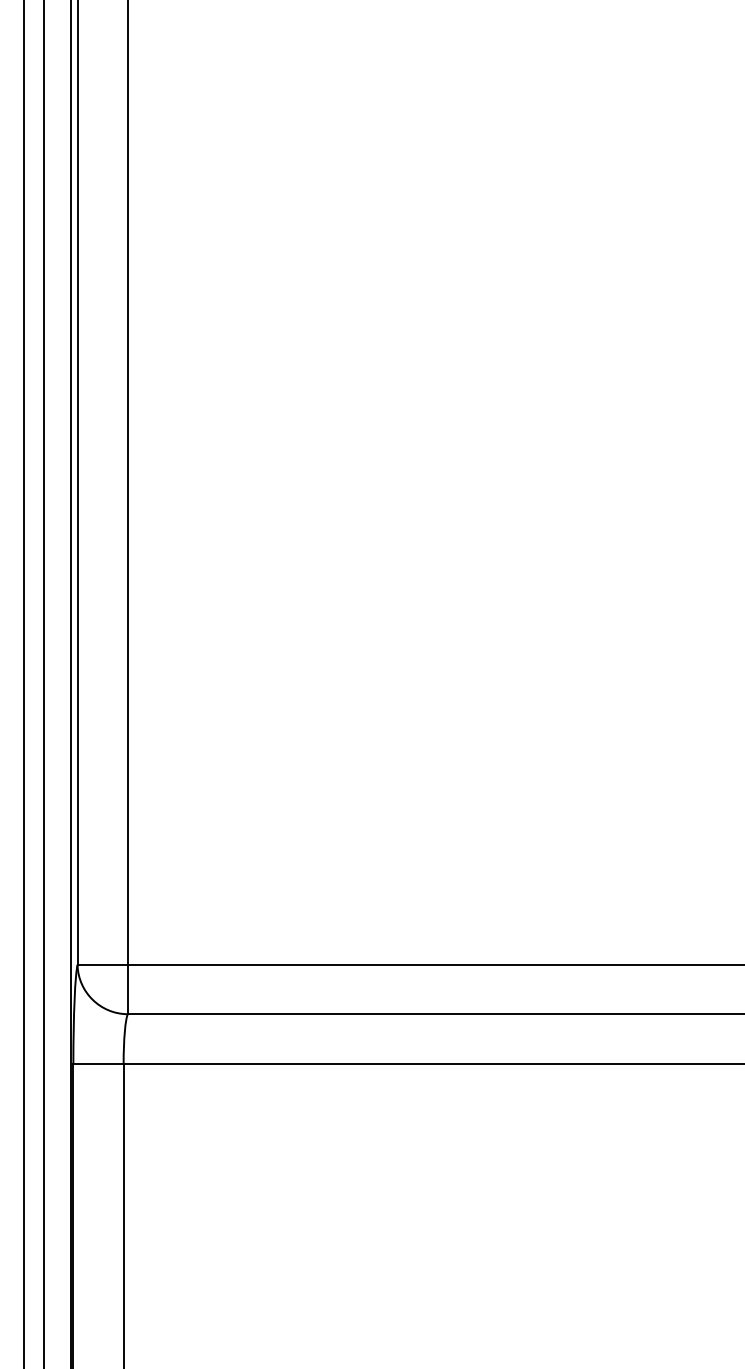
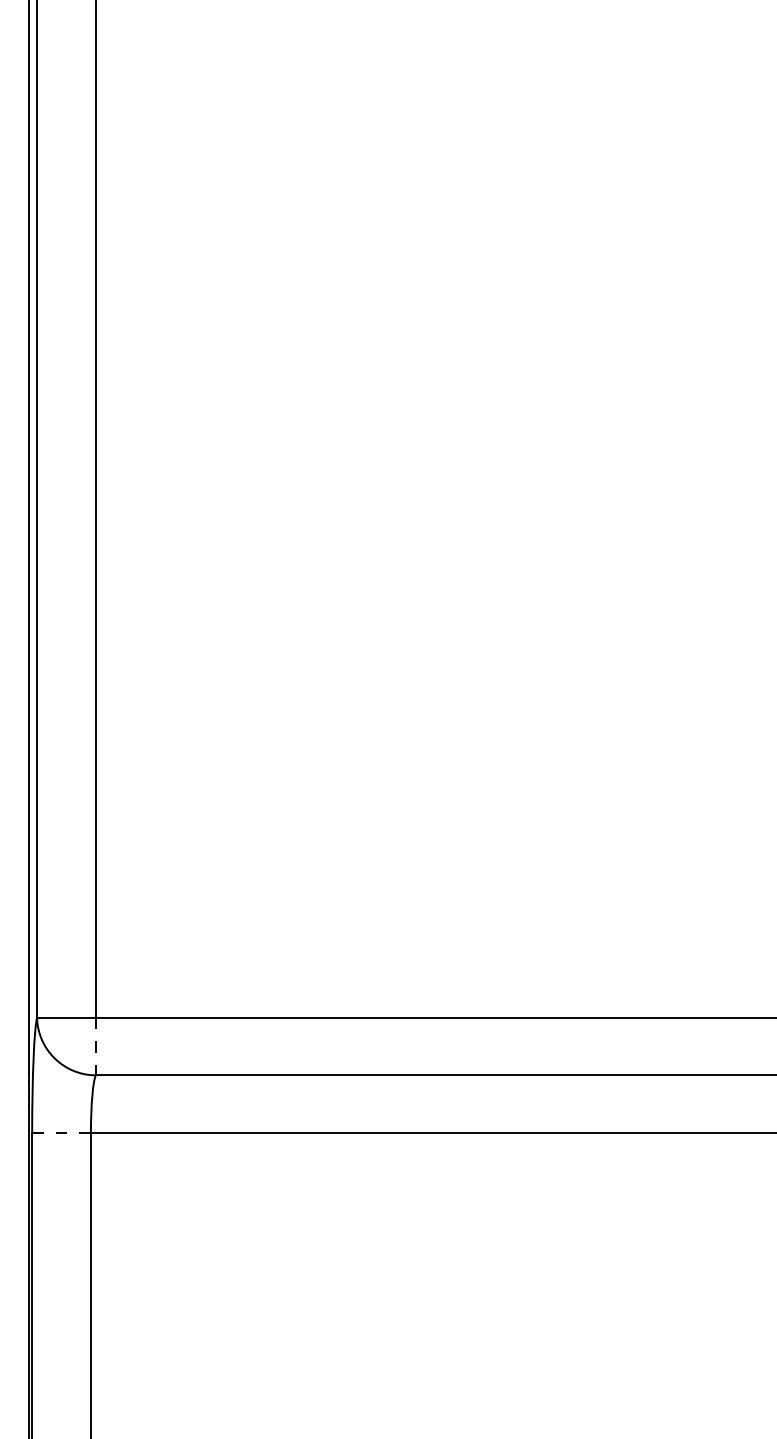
line: (127, 989) -> (95, 1046), solid -> dashed
line: (98, 1063) -> (61, 1132), solid -> dashed

